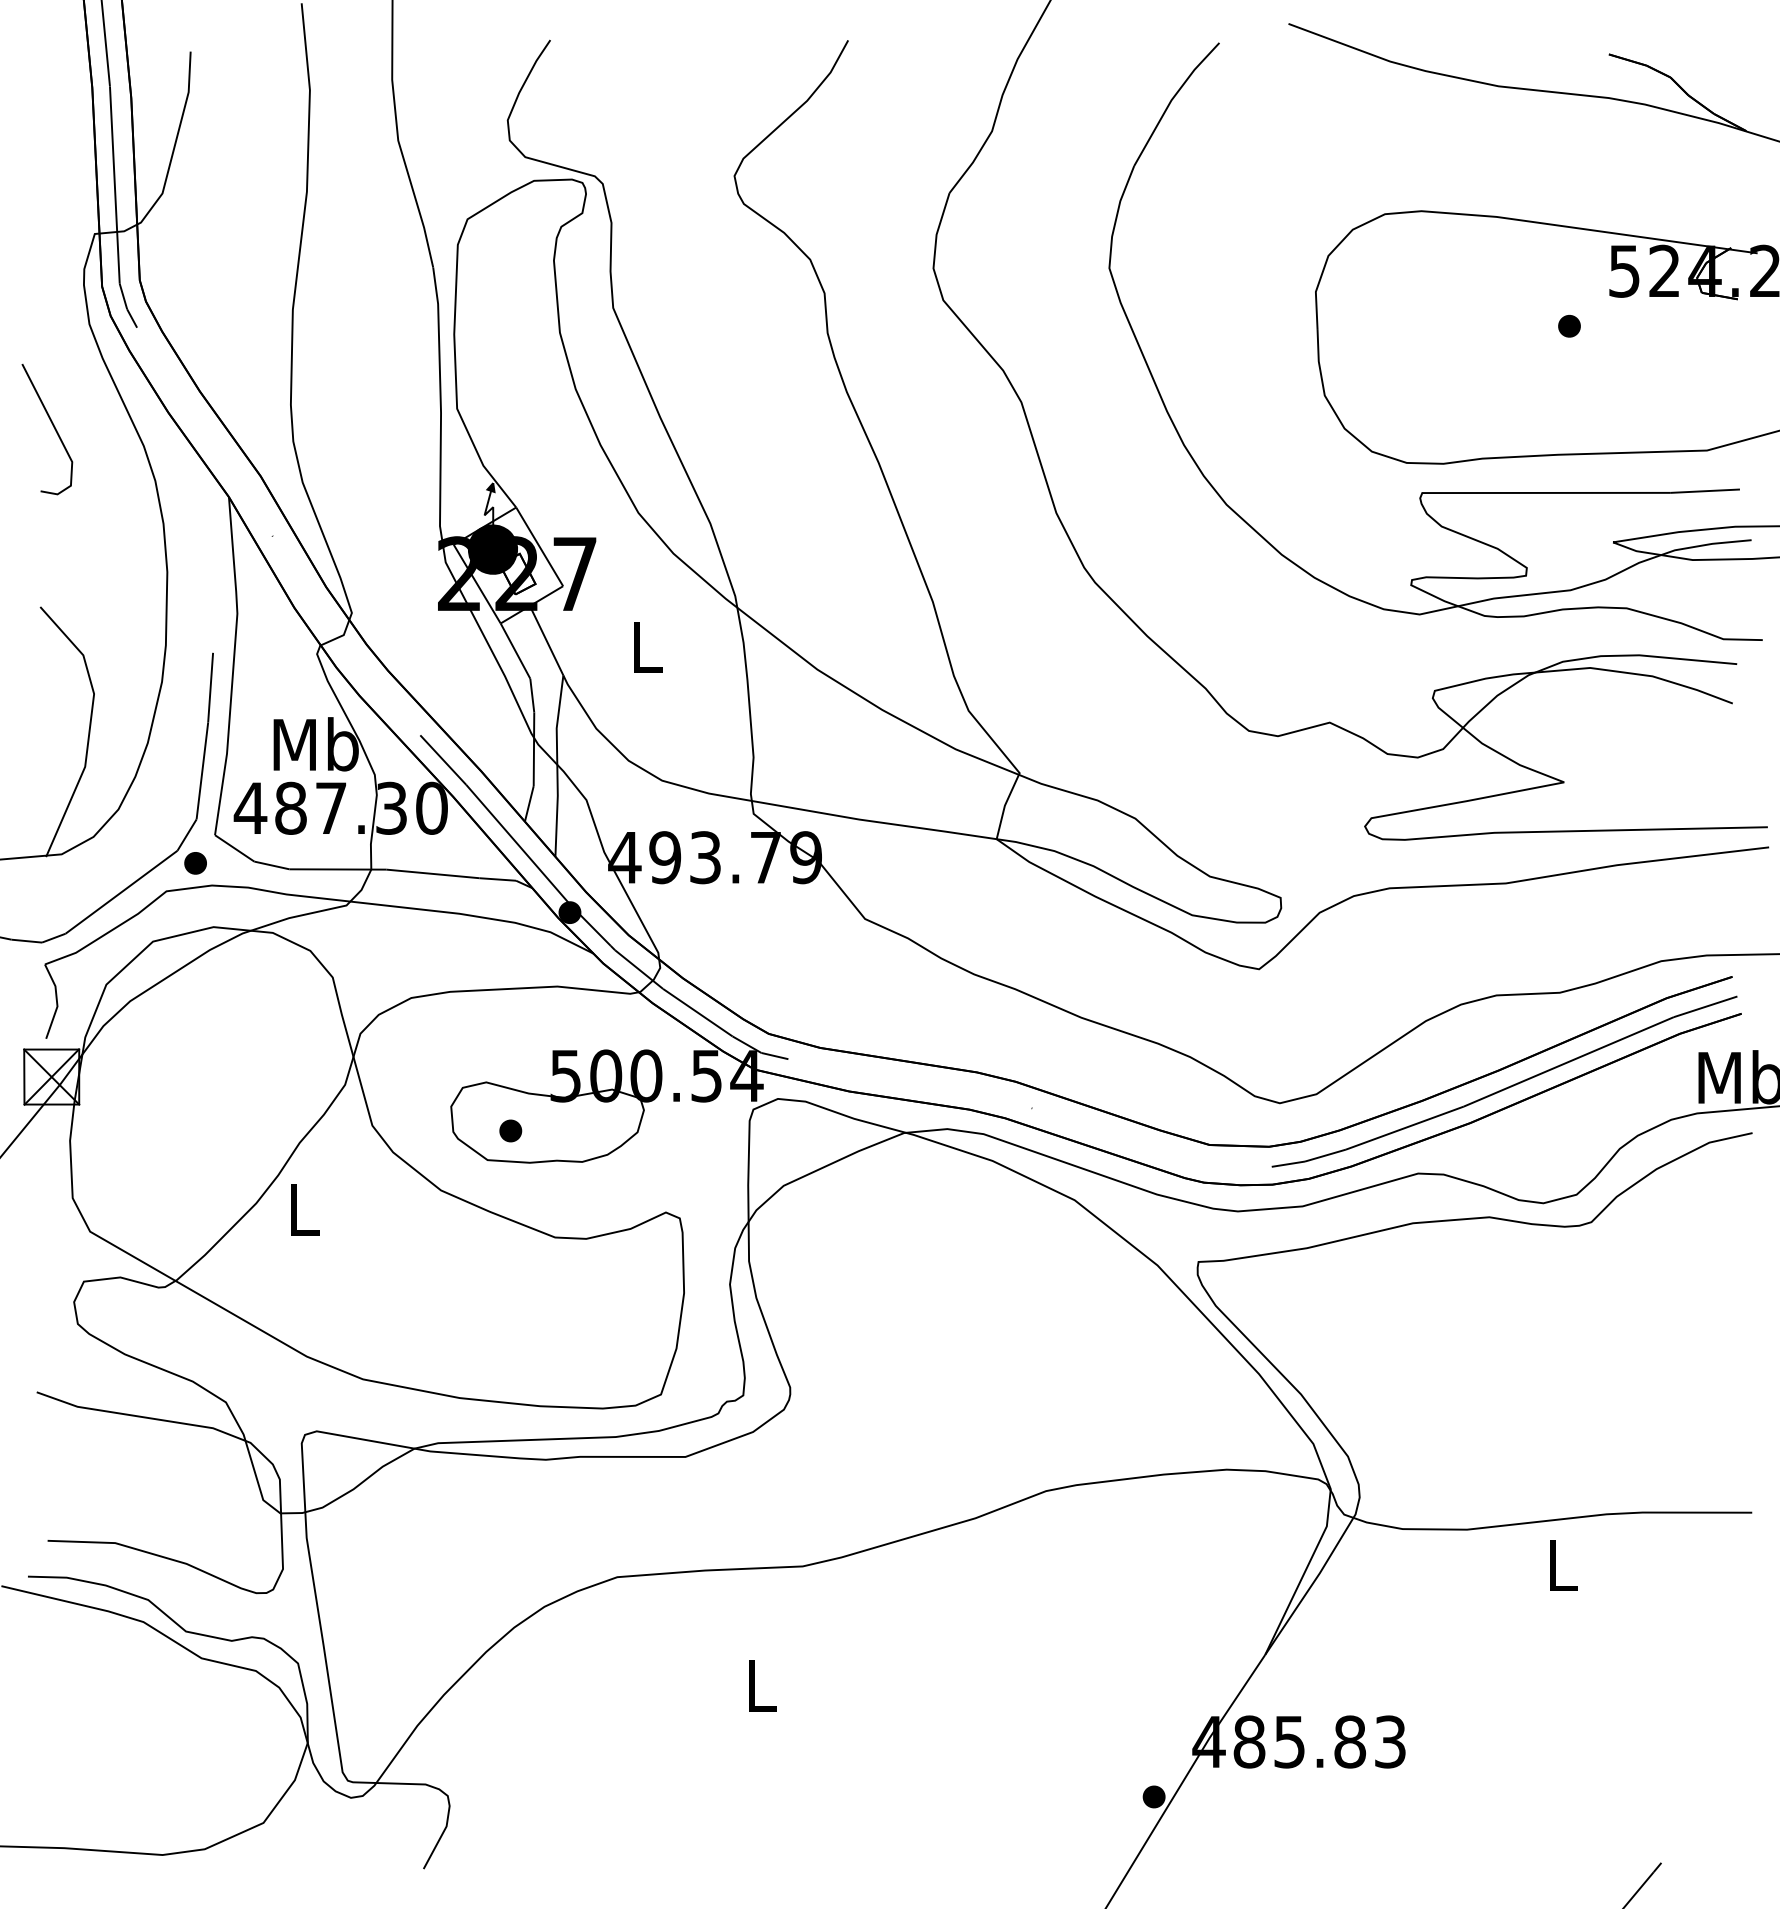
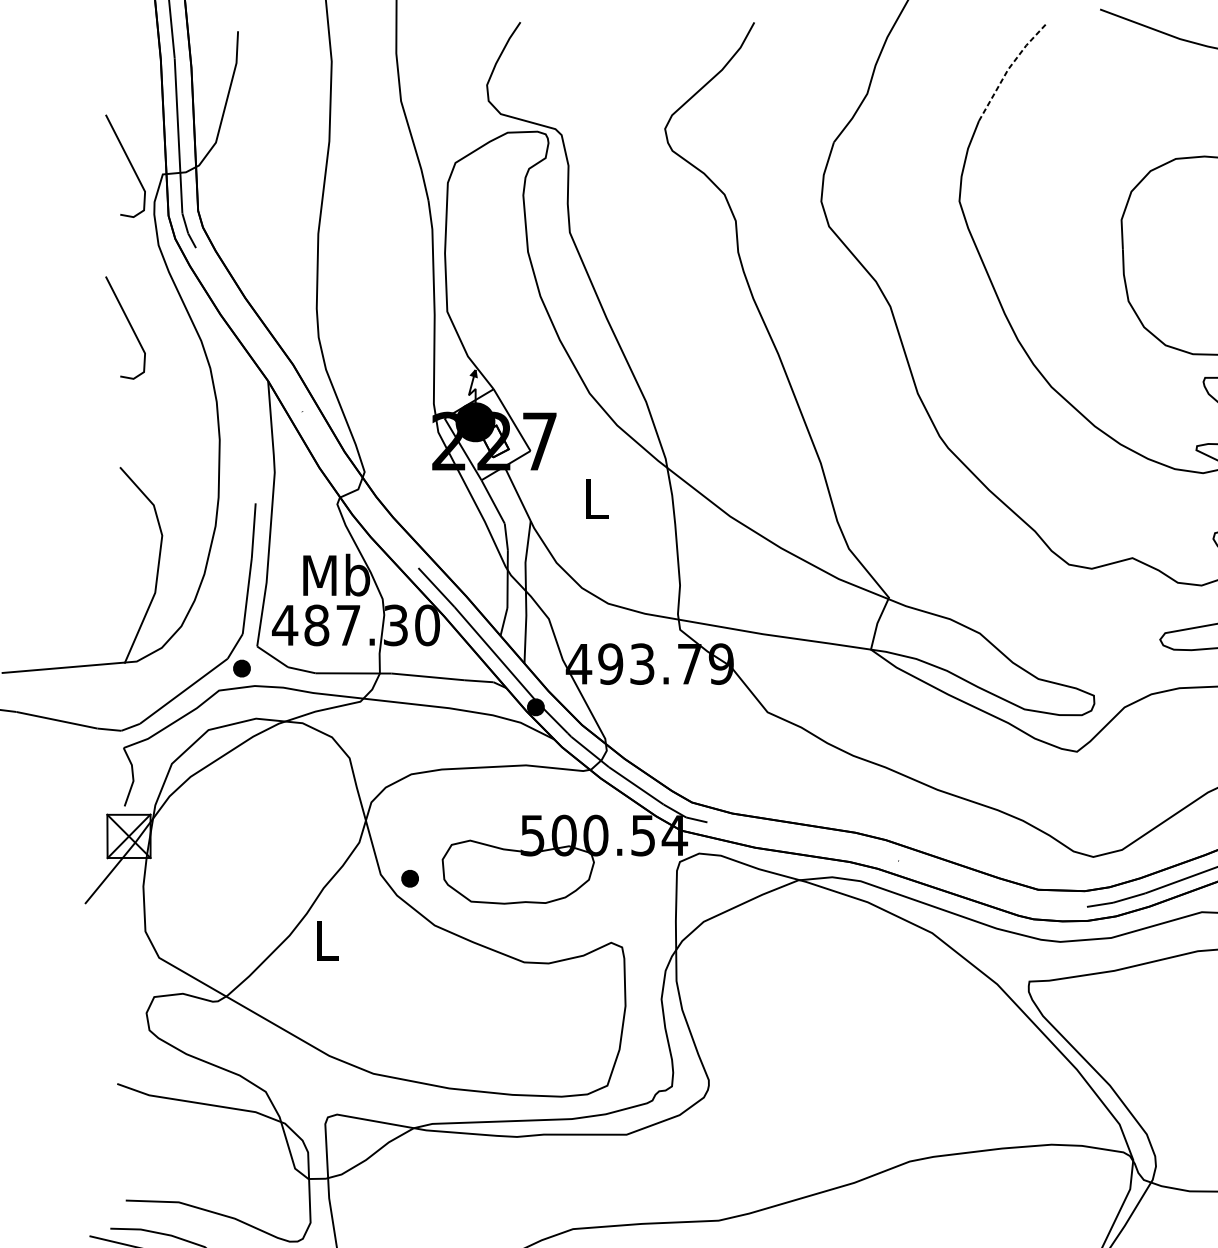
line: (1171, 100) -> (1008, 69), solid -> dashed
line: (53, 221) -> (130, 164), added
part: (510, 1130) -> (409, 878), moved

